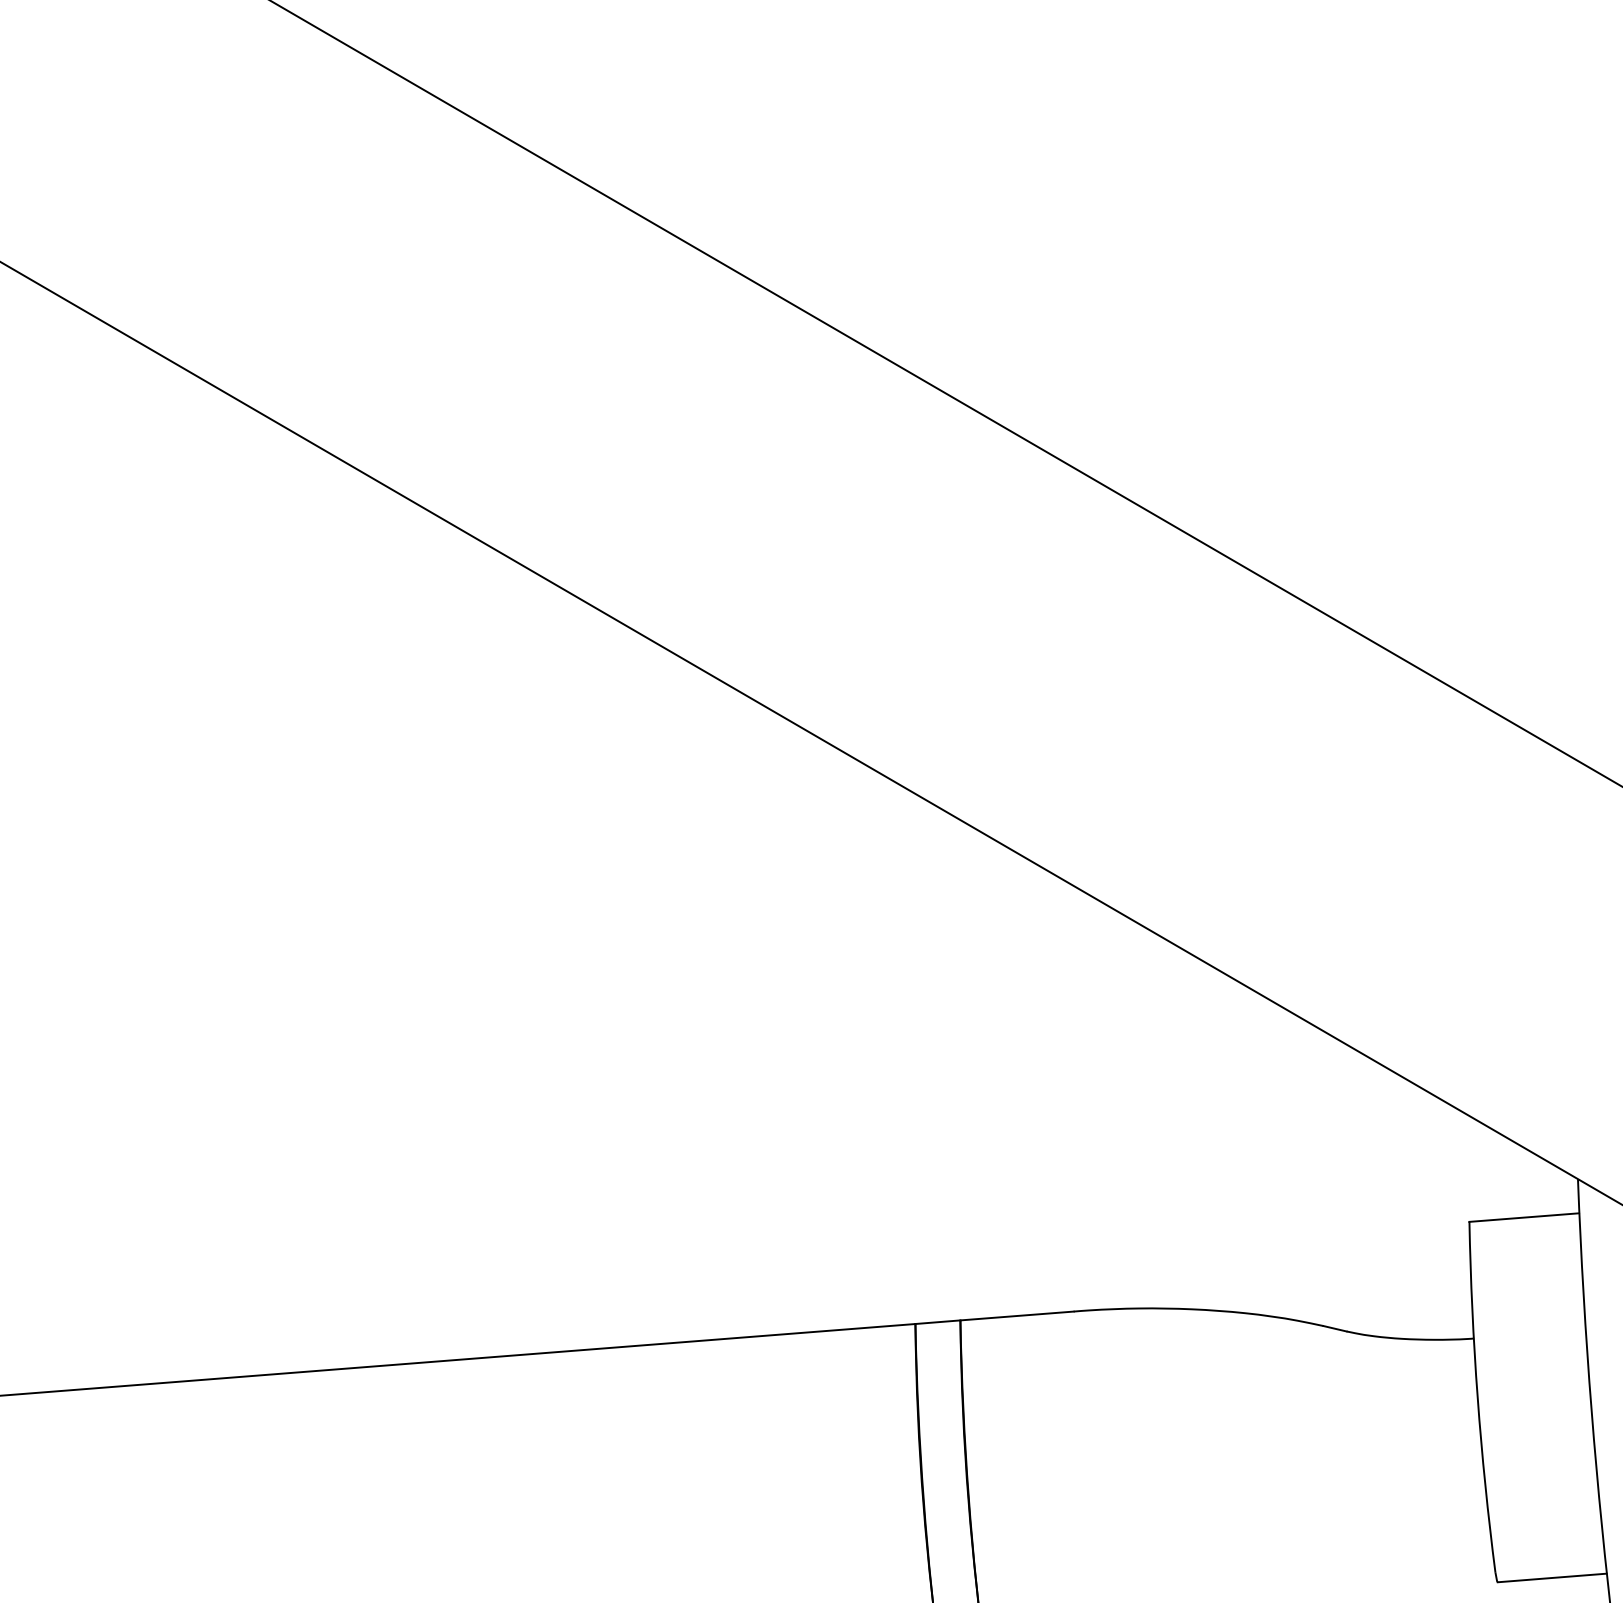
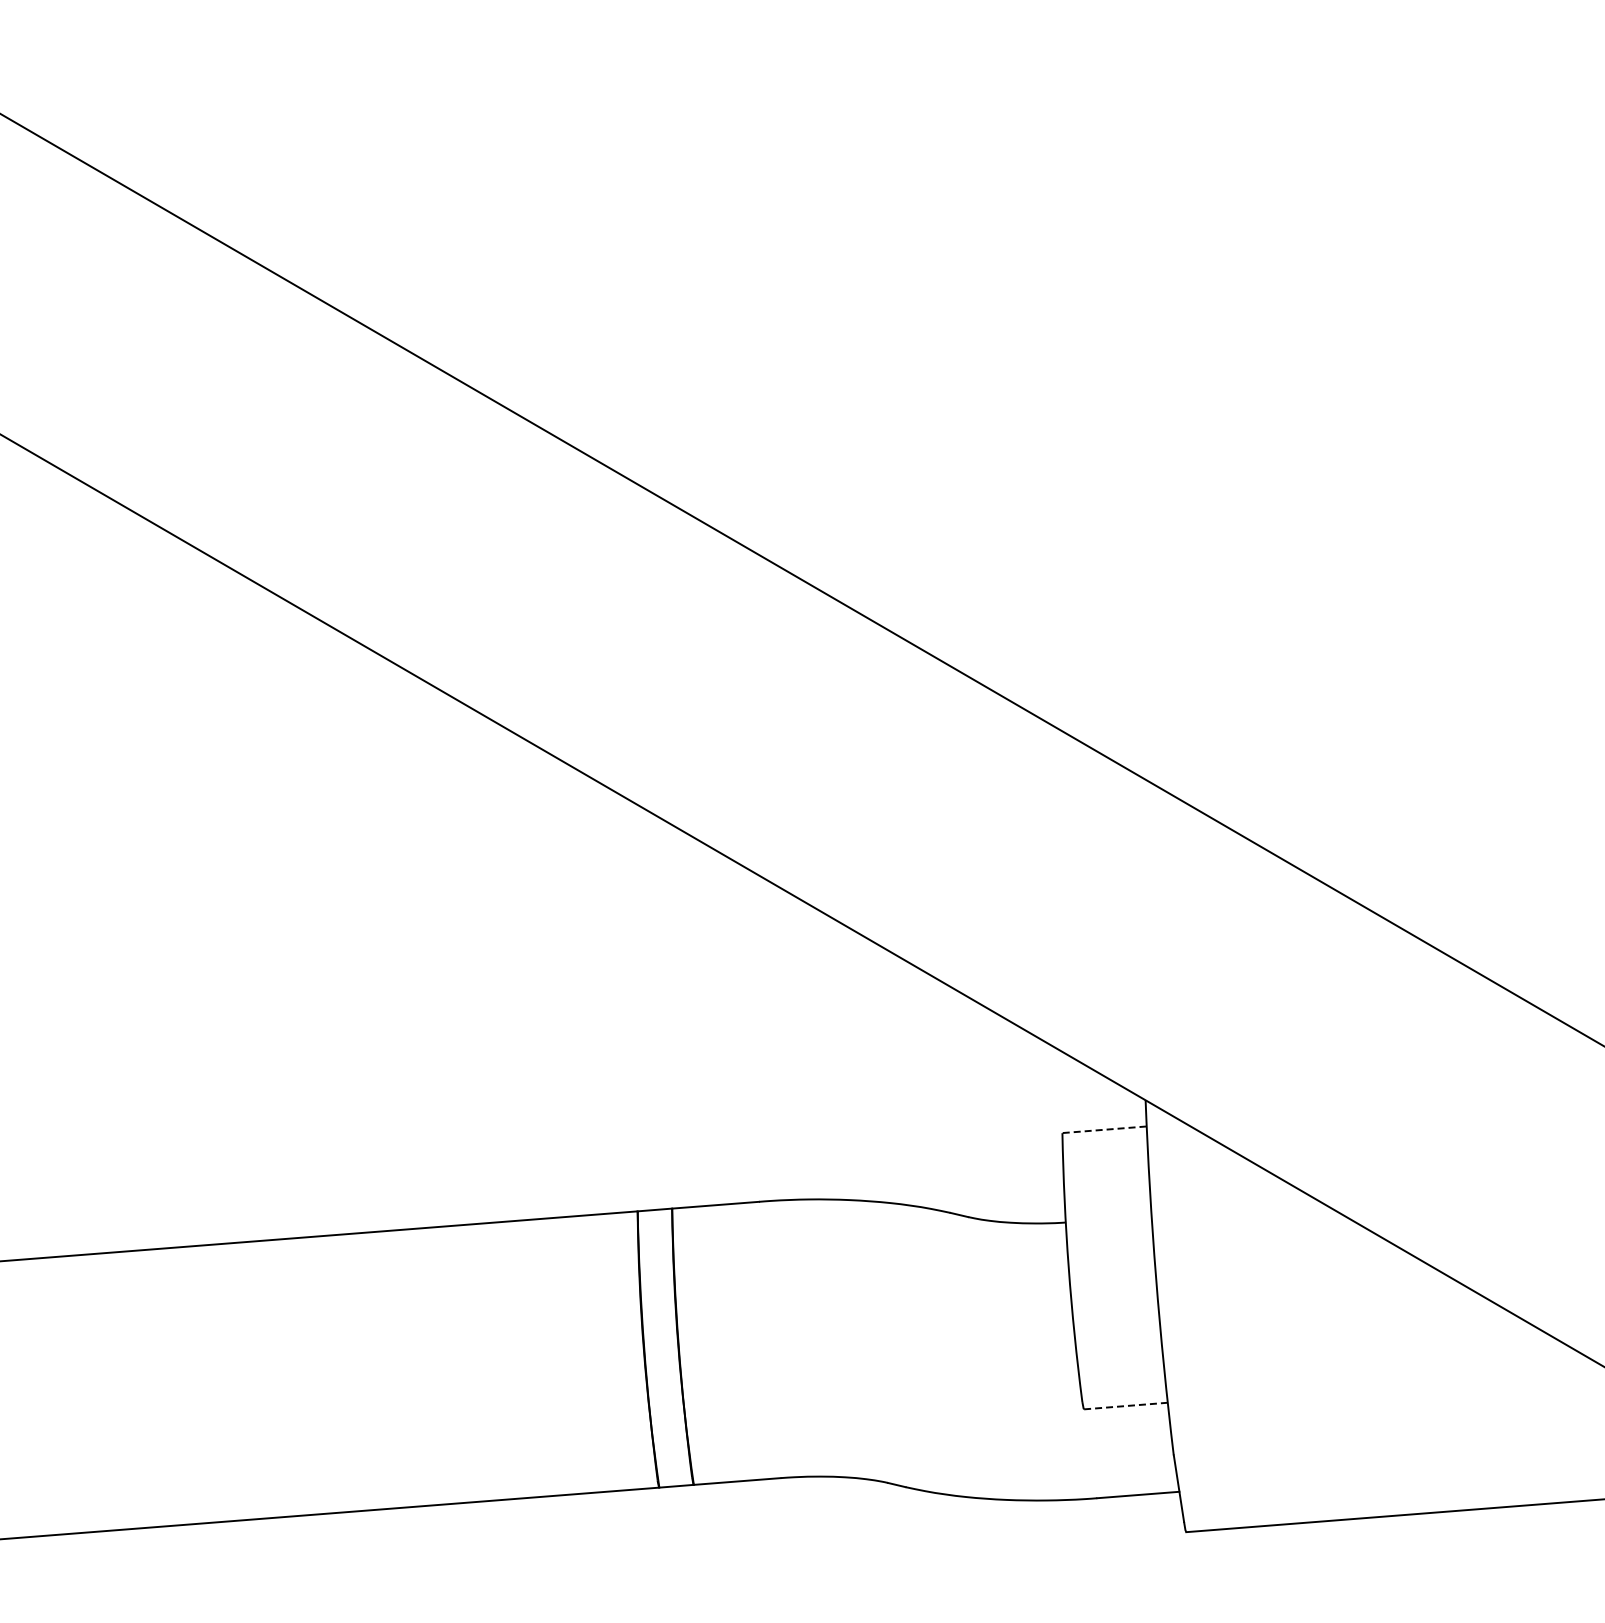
line: (1523, 1217) -> (1103, 1129), solid -> dashed
line: (1551, 1578) -> (1125, 1406), solid -> dashed

